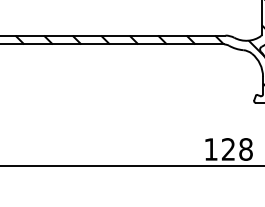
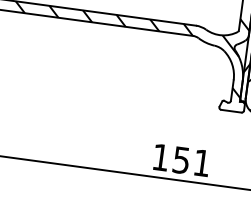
text: (237, 149) -> (192, 161), 128 -> 151

